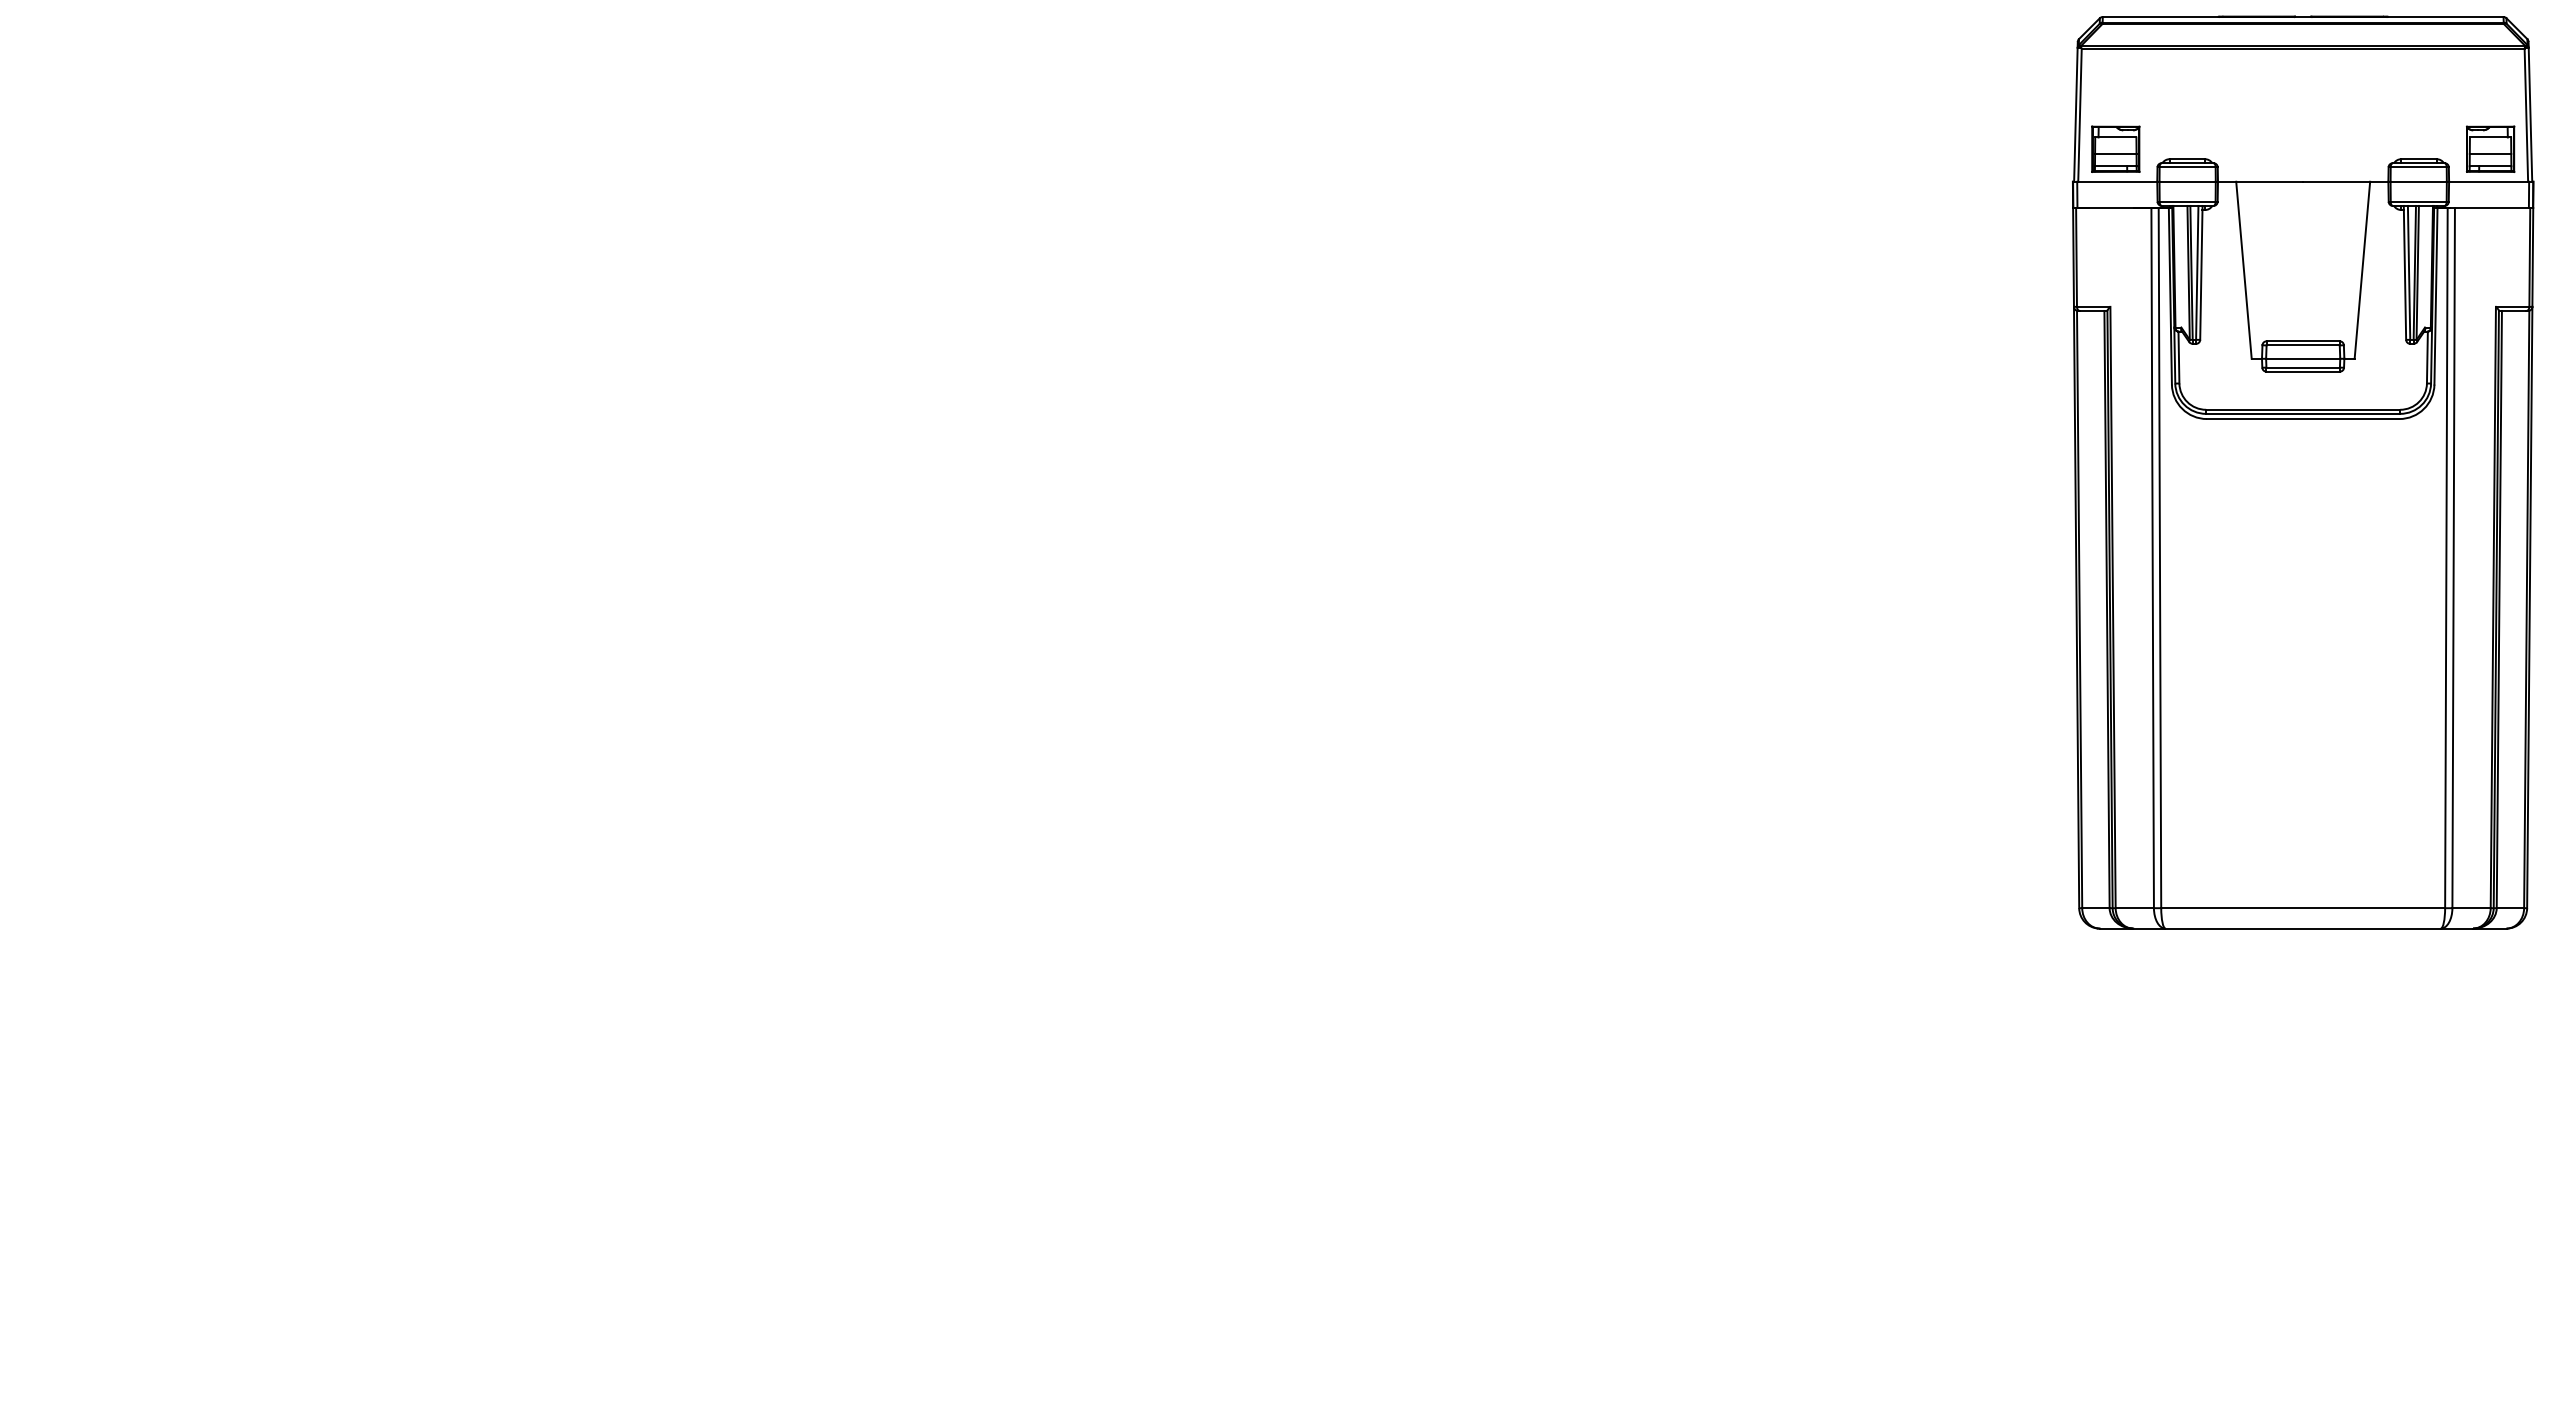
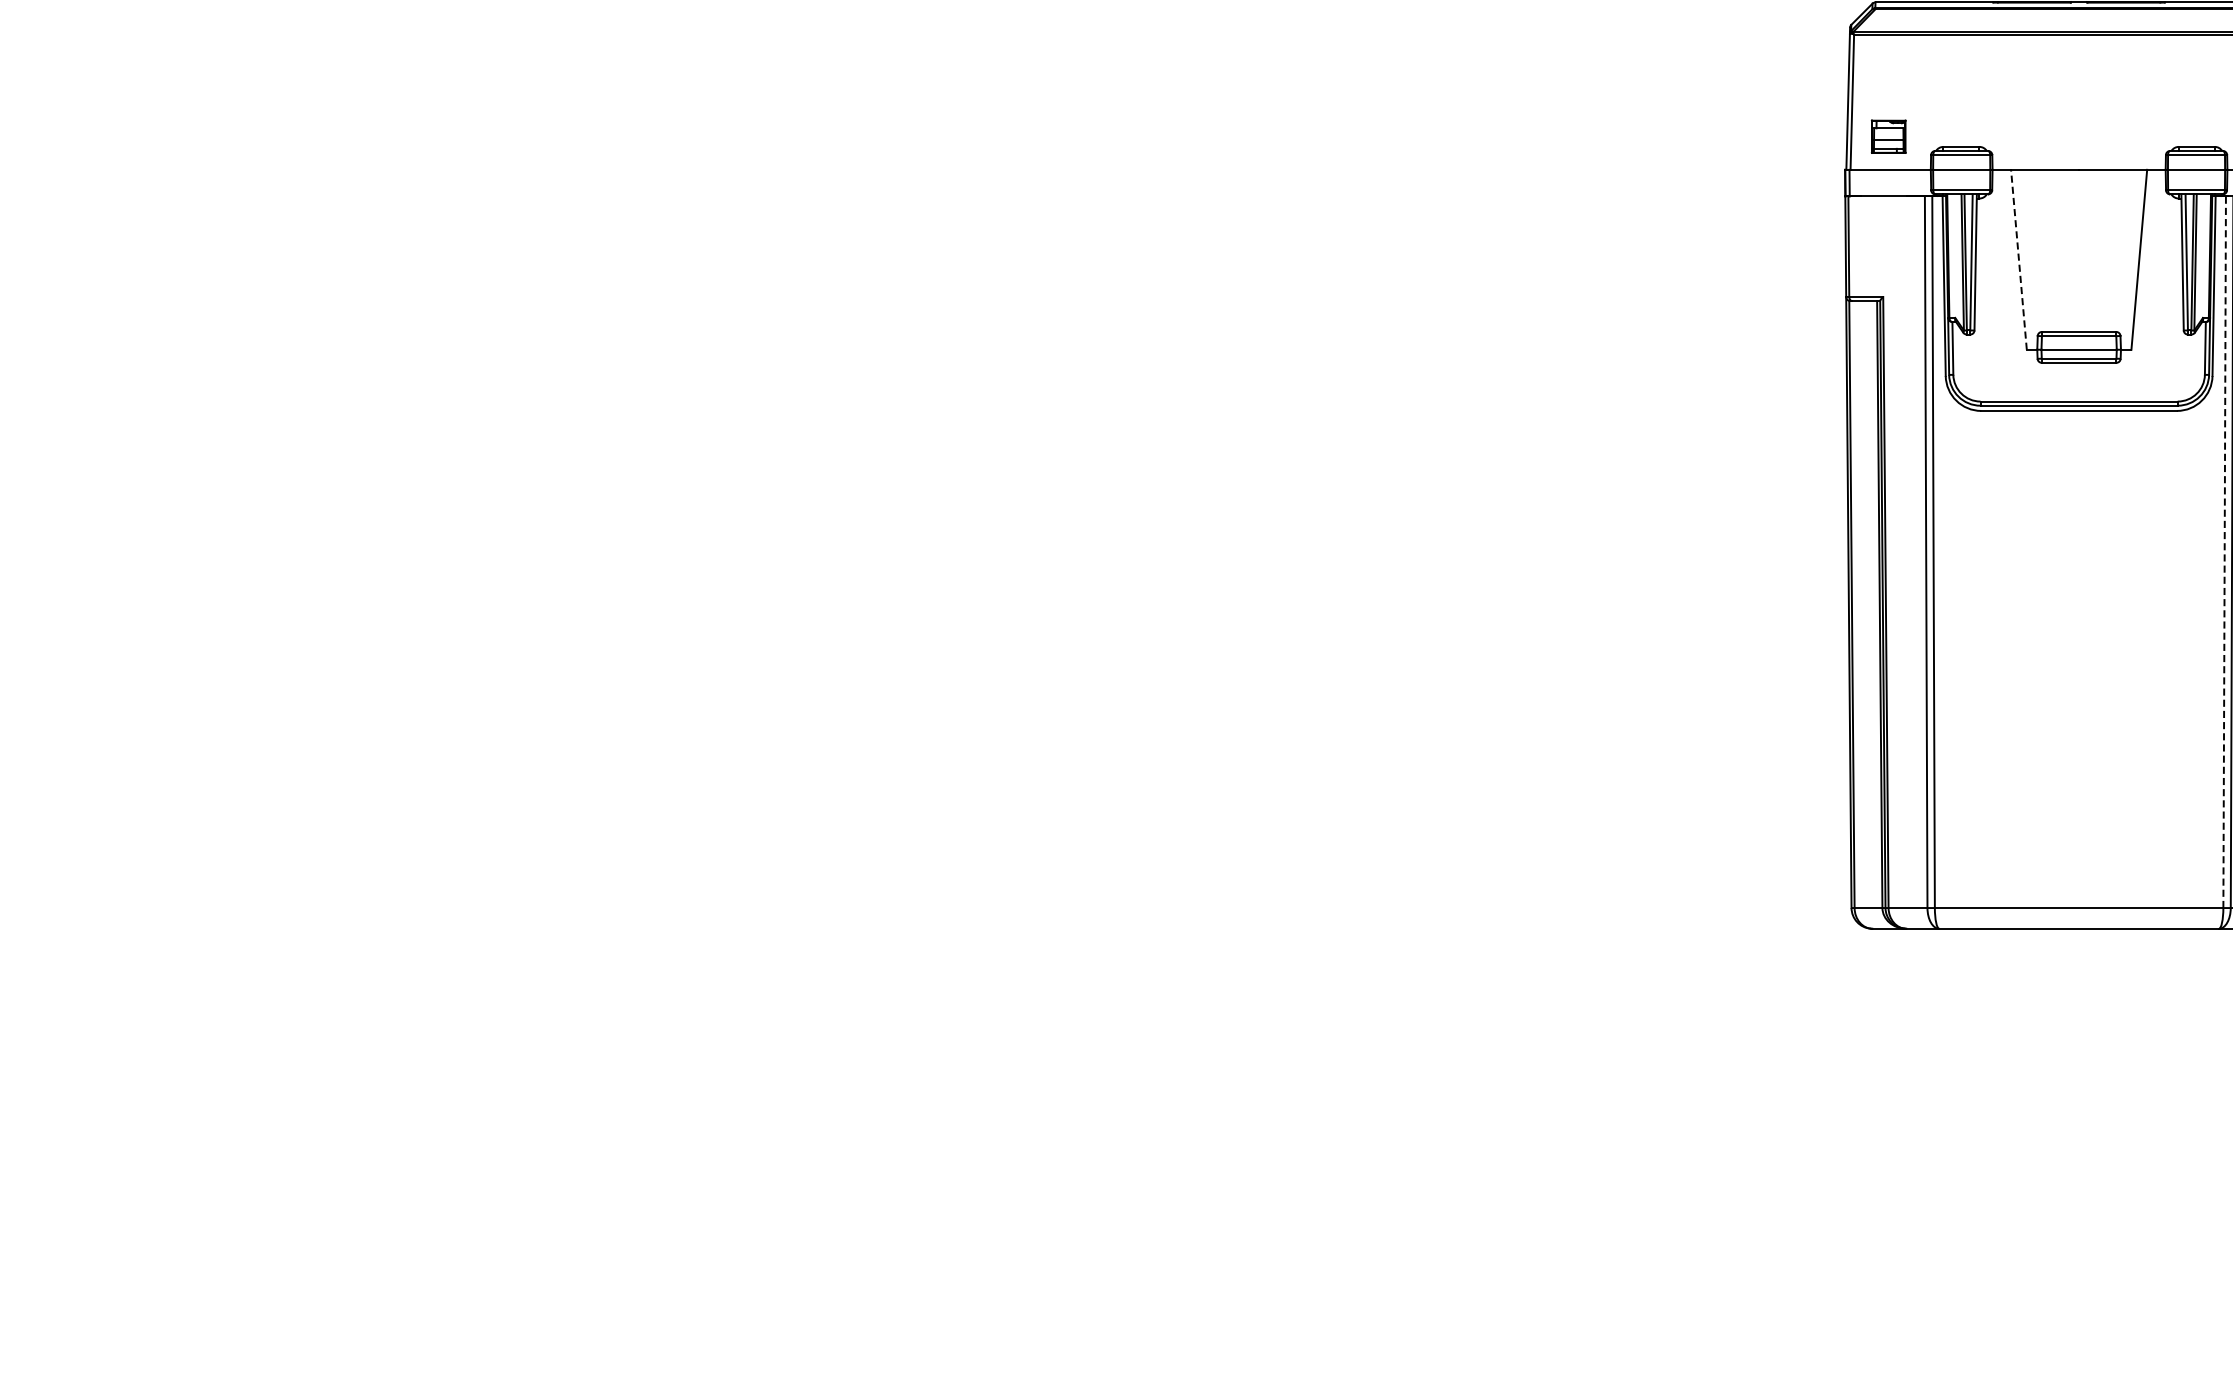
part: (2115, 148) -> (1888, 136), size x0.7
line: (2243, 270) -> (2018, 260), solid -> dashed
line: (2446, 557) -> (2224, 551), solid -> dashed

